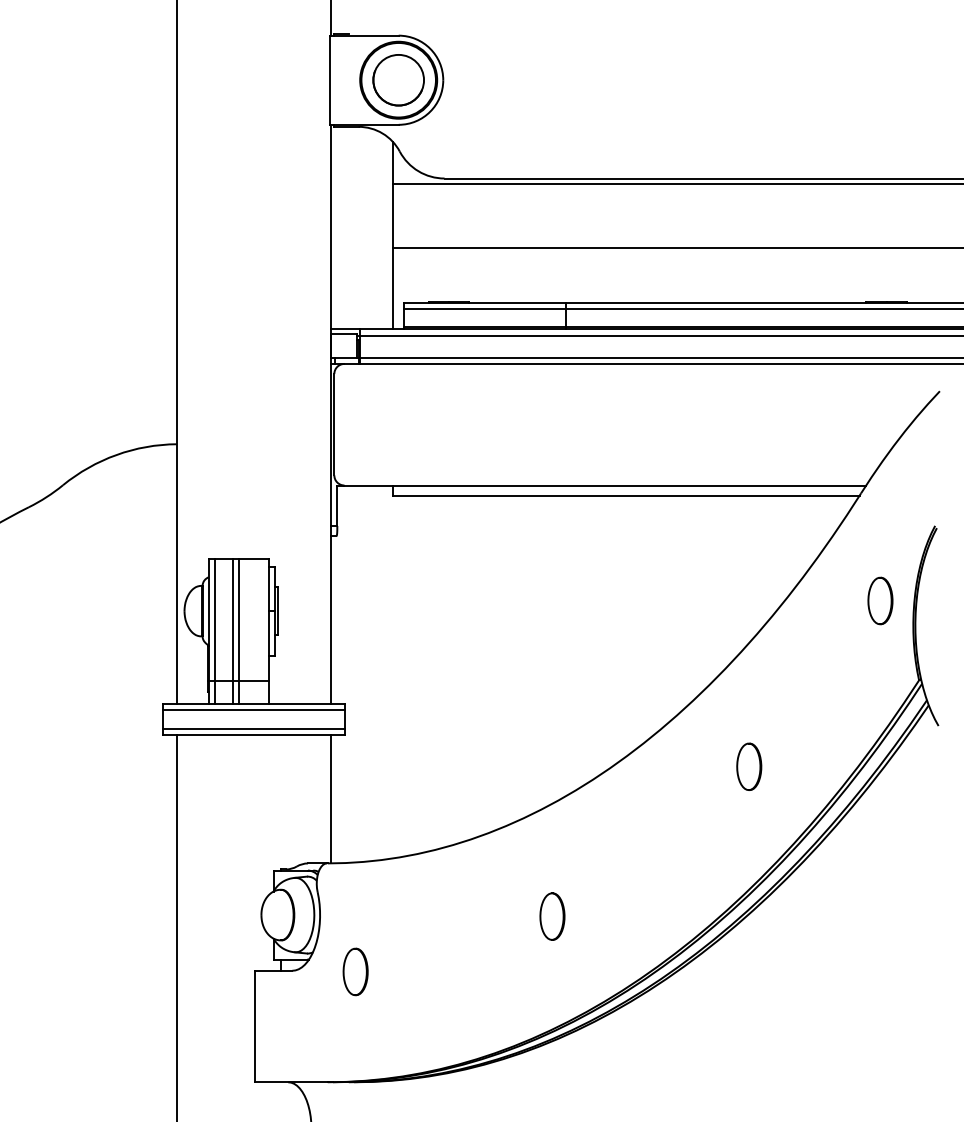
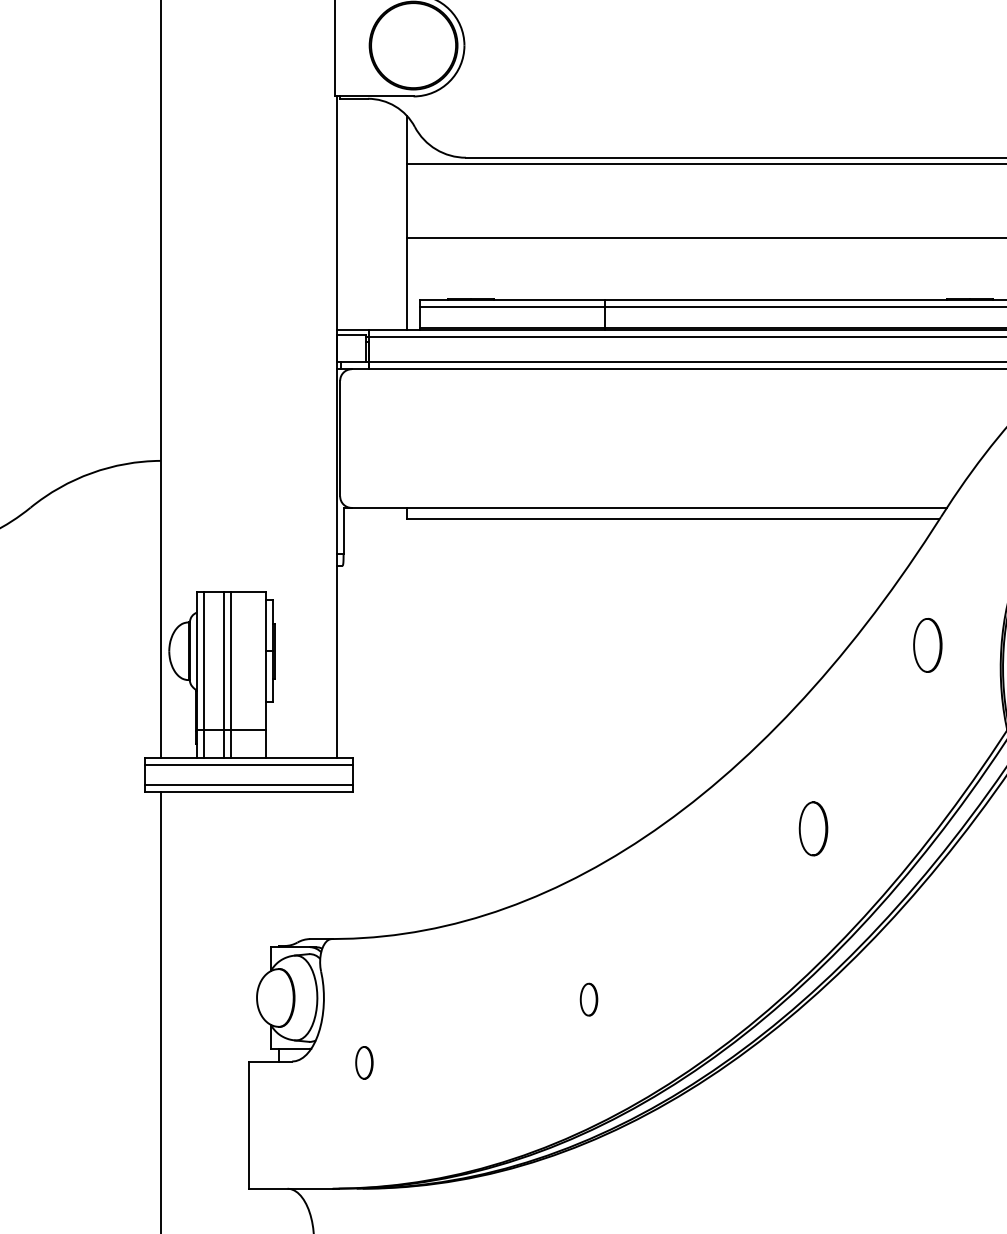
circle: (398, 80) -> (413, 45), removed
part: (880, 600) -> (927, 644), moved
line: (331, 798) -> (336, 864), removed
part: (552, 916) -> (589, 999), size x0.6
part: (355, 971) -> (364, 1062), size x0.6

